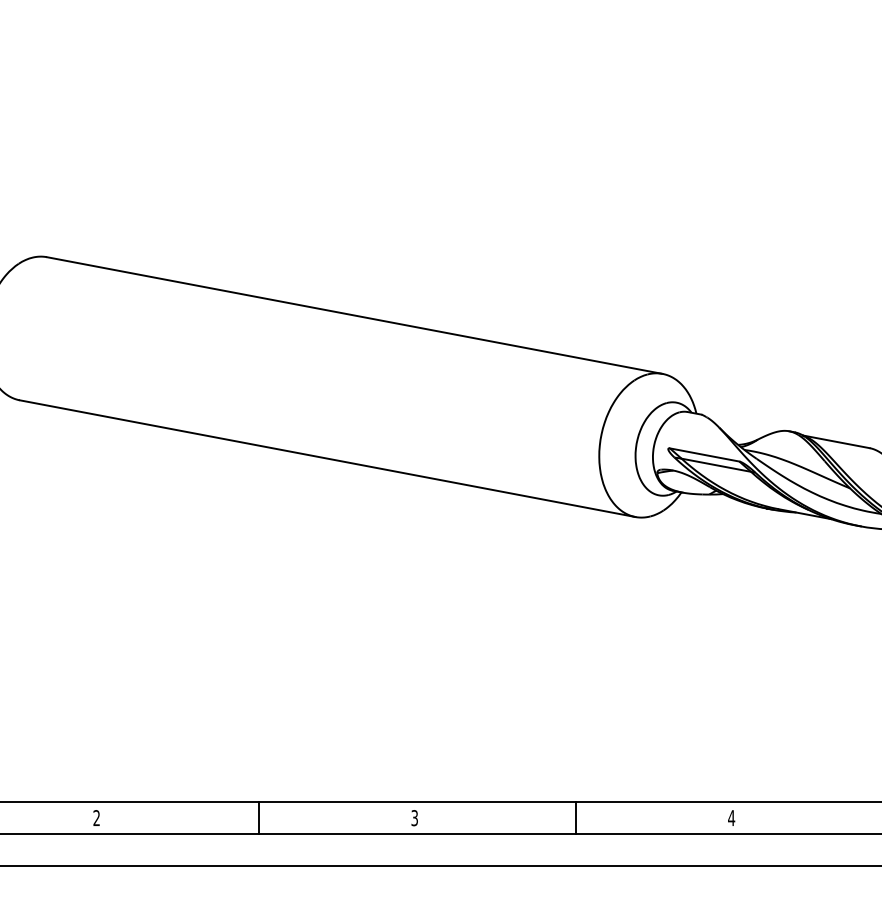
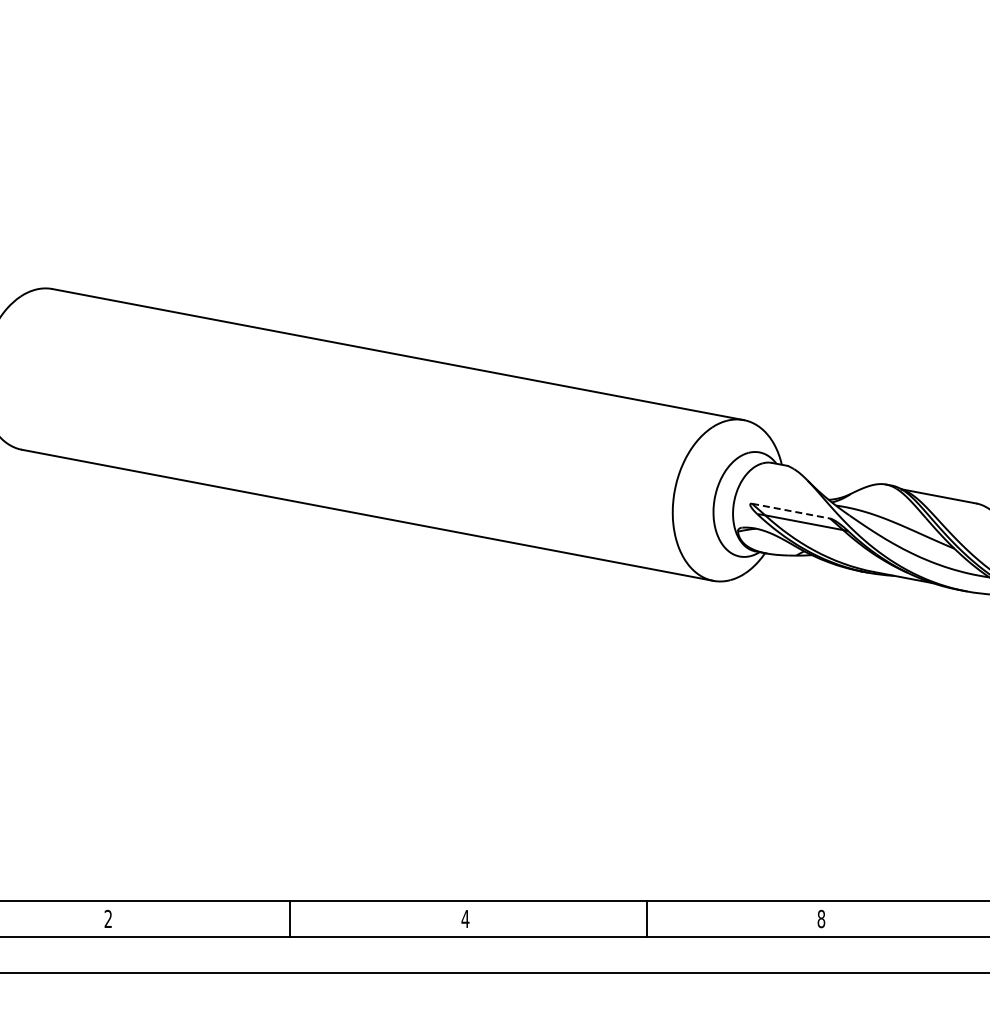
line: (705, 455) -> (791, 511), solid -> dashed
text: (414, 817) -> (465, 918), 3 -> 4
text: (731, 817) -> (821, 918), 4 -> 8

